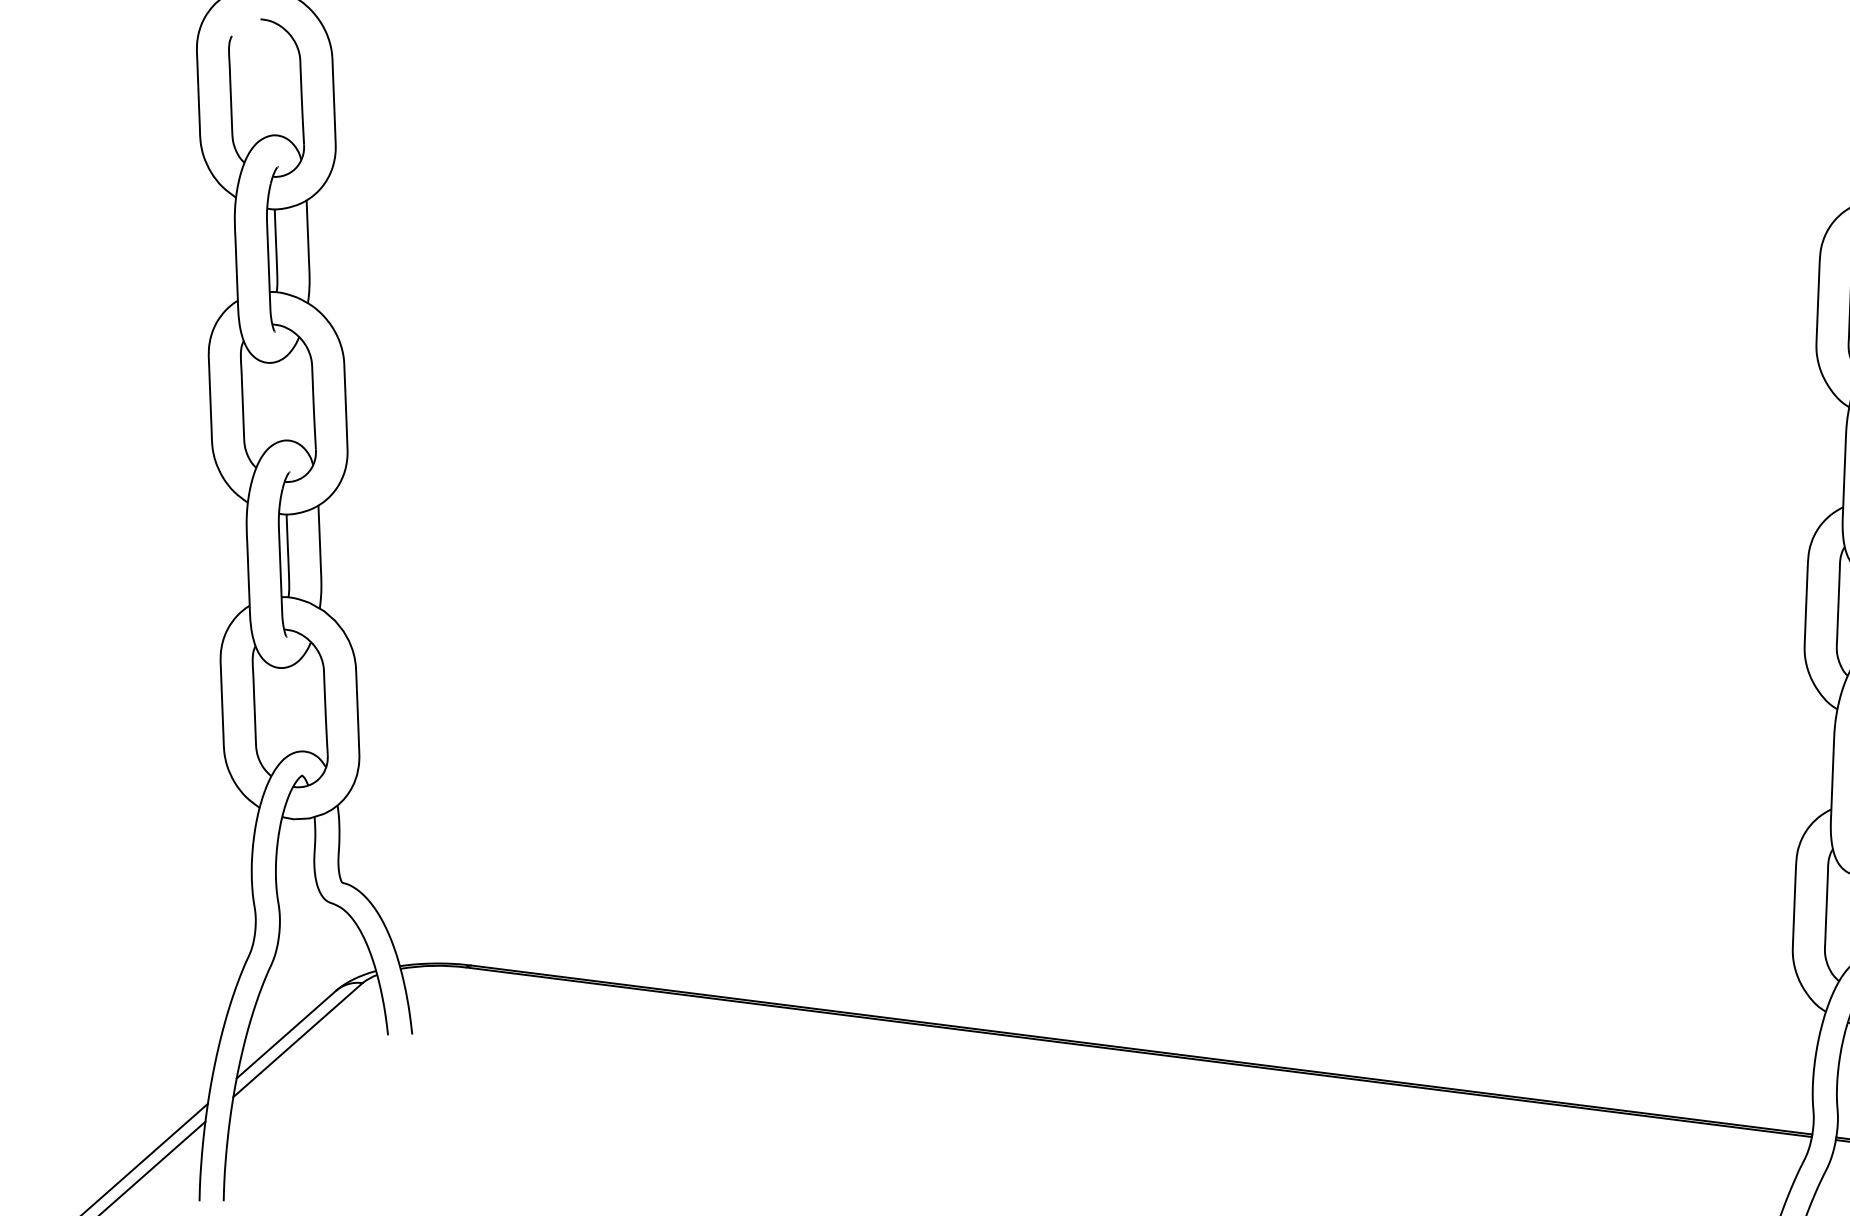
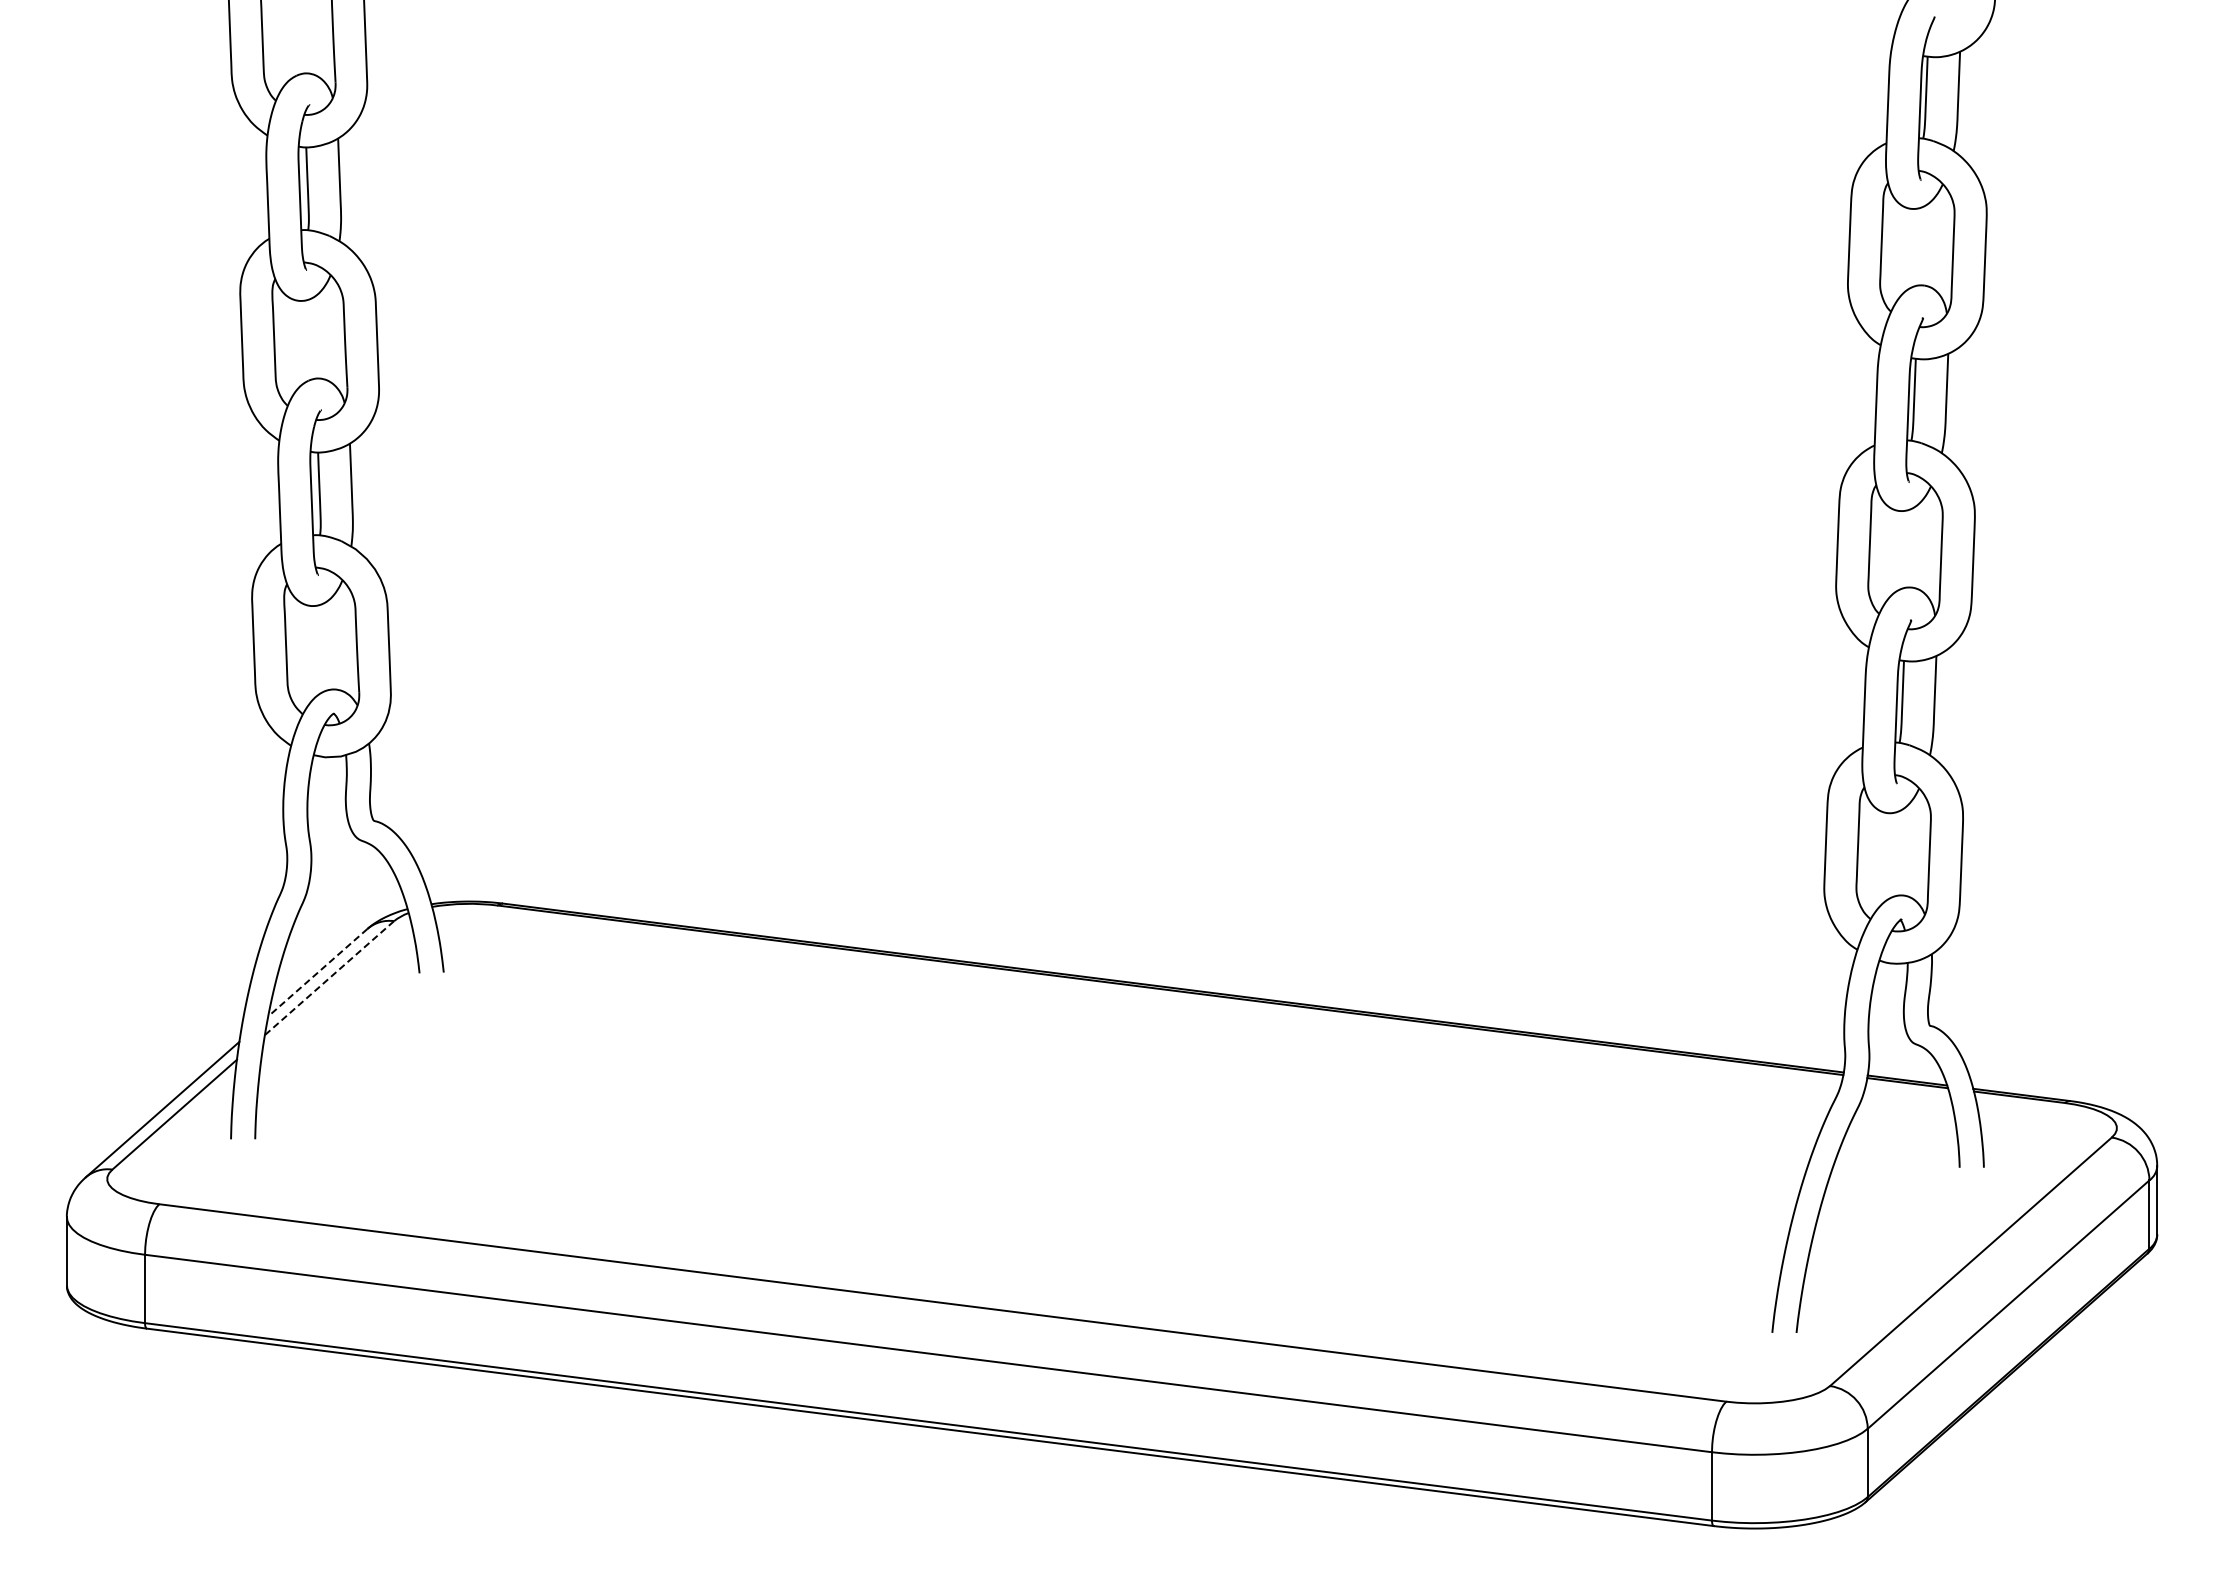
line: (286, 1035) -> (317, 973), solid -> dashed
line: (298, 1040) -> (329, 978), solid -> dashed

